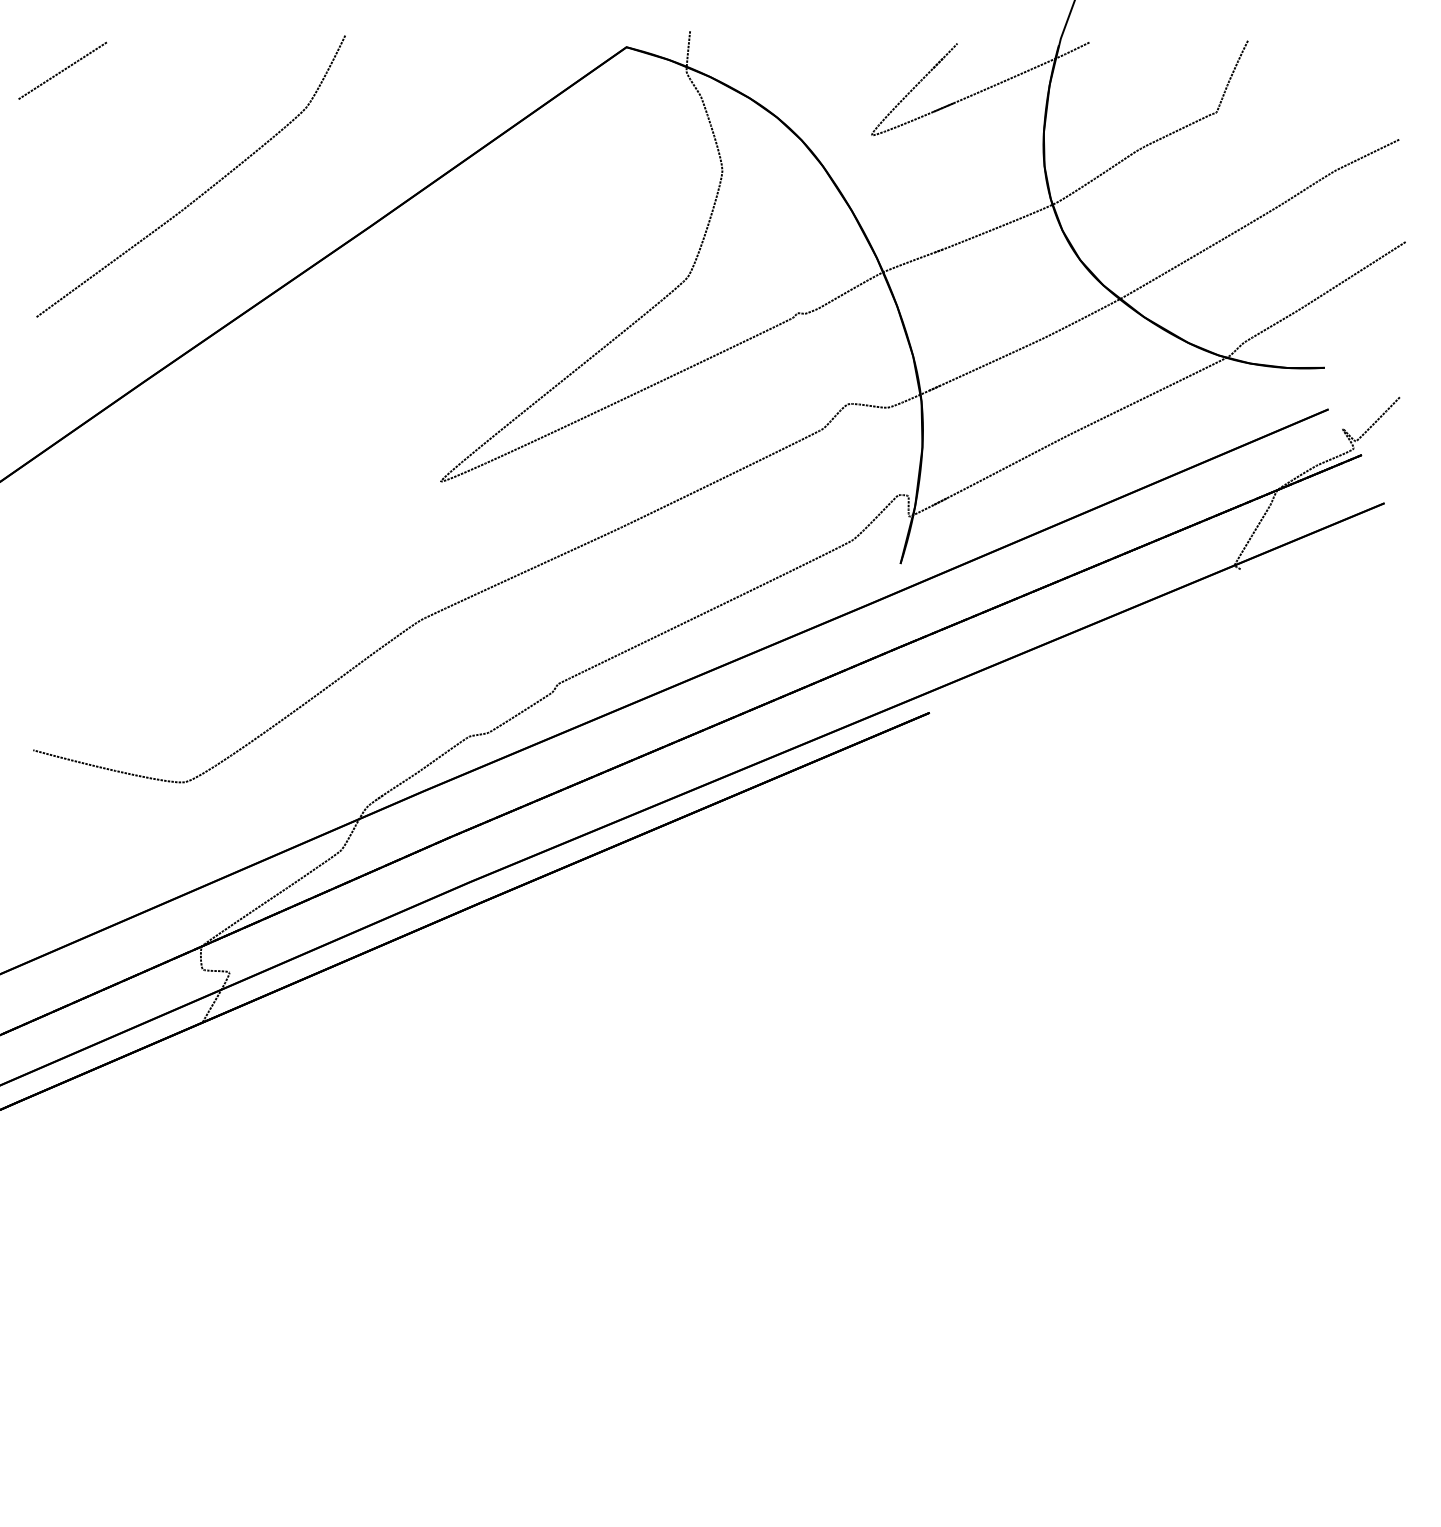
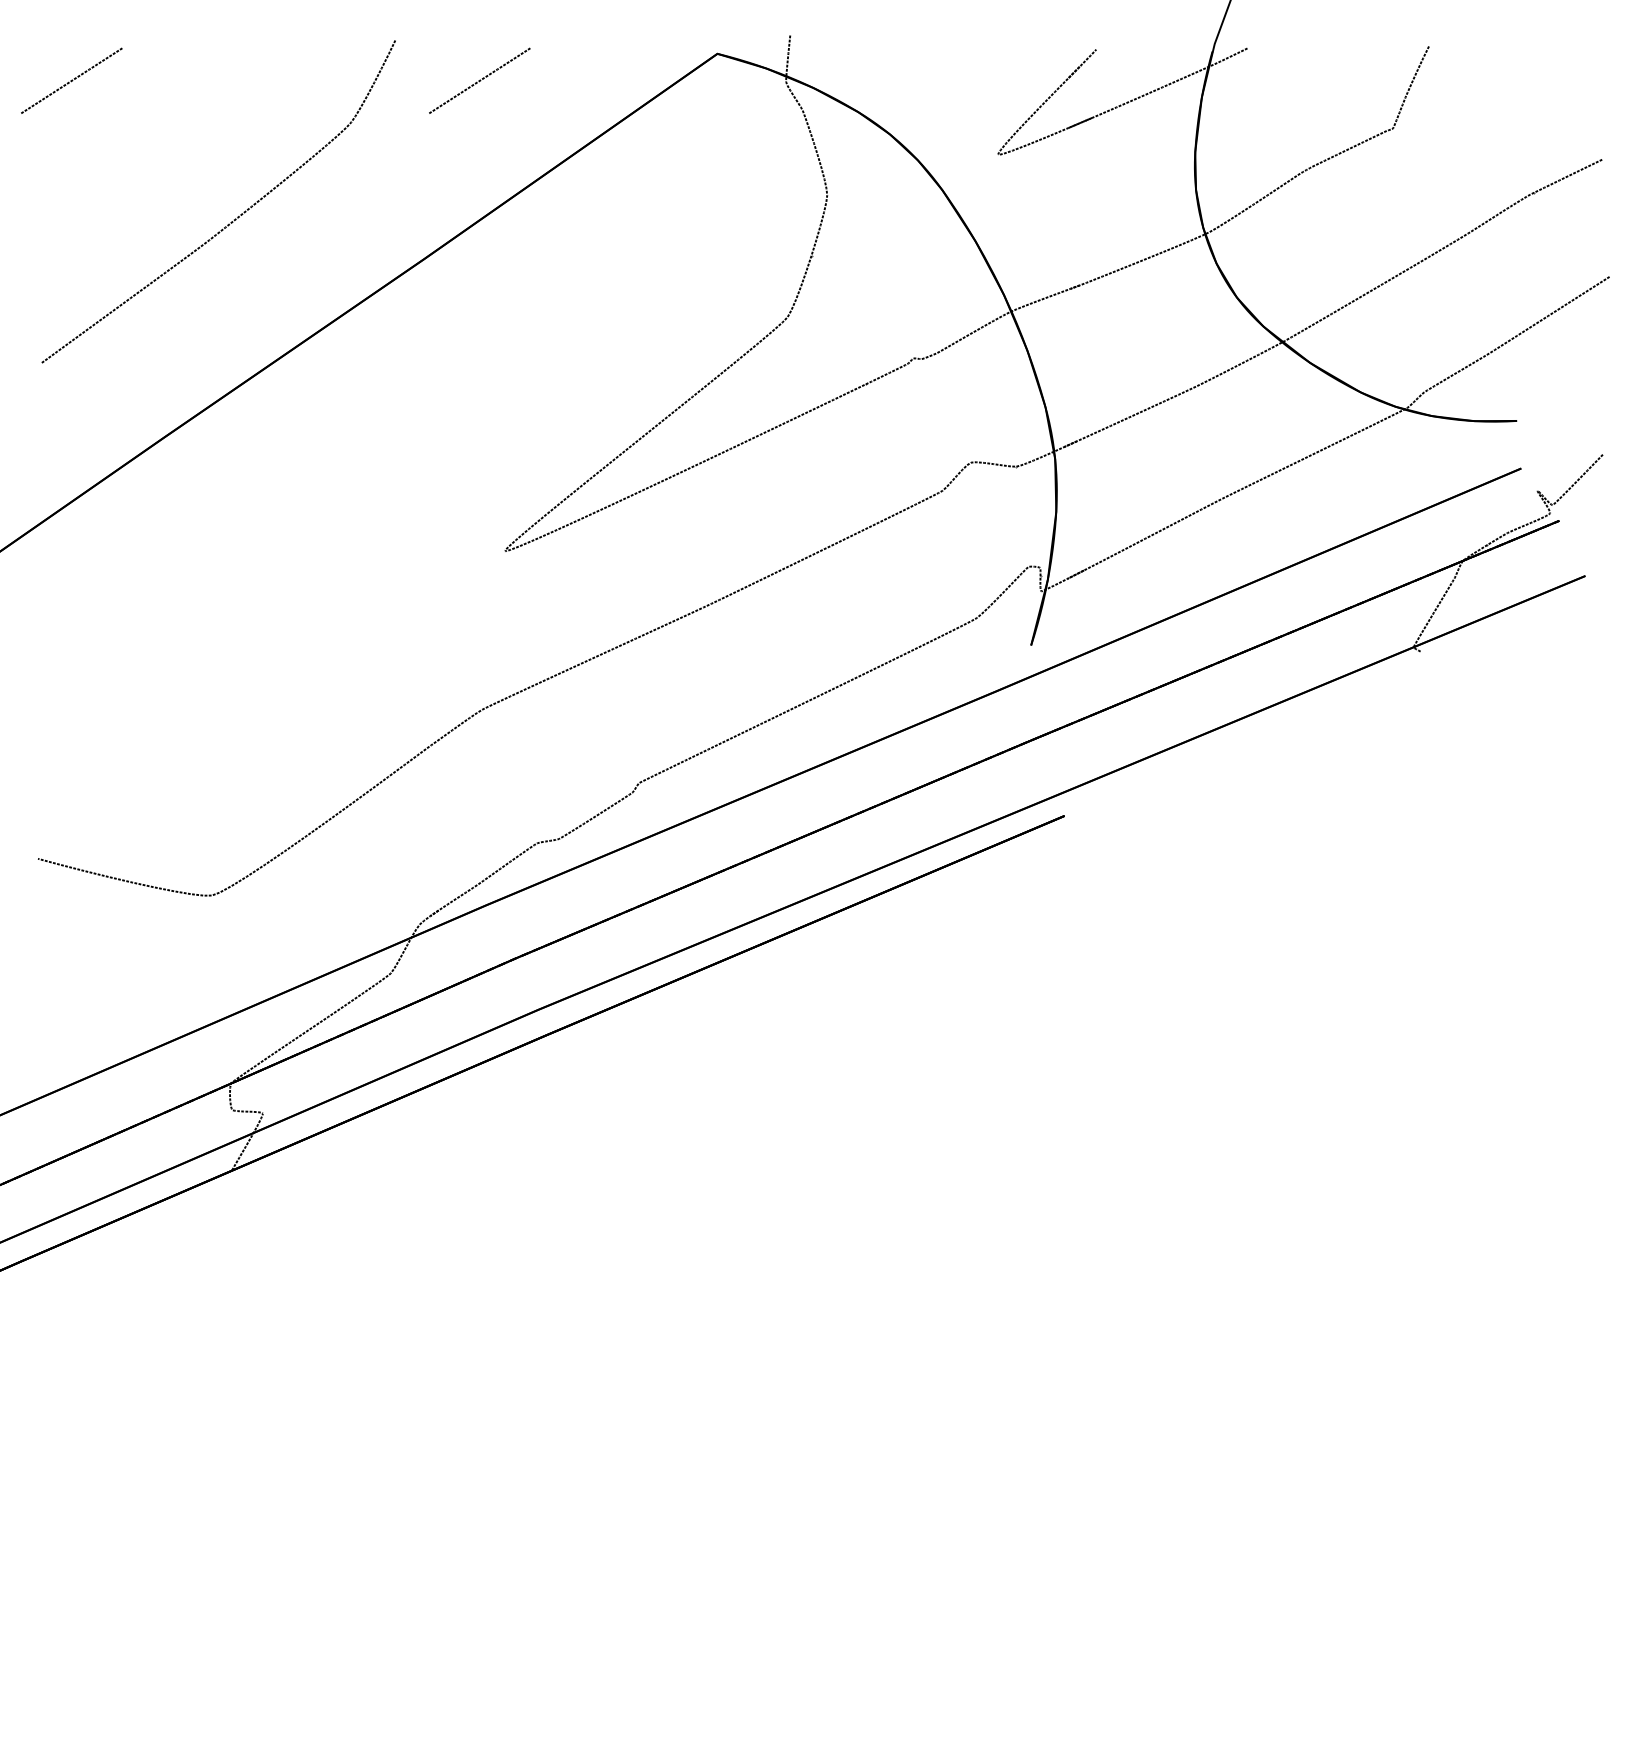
line: (418, 70) -> (479, 80), added

